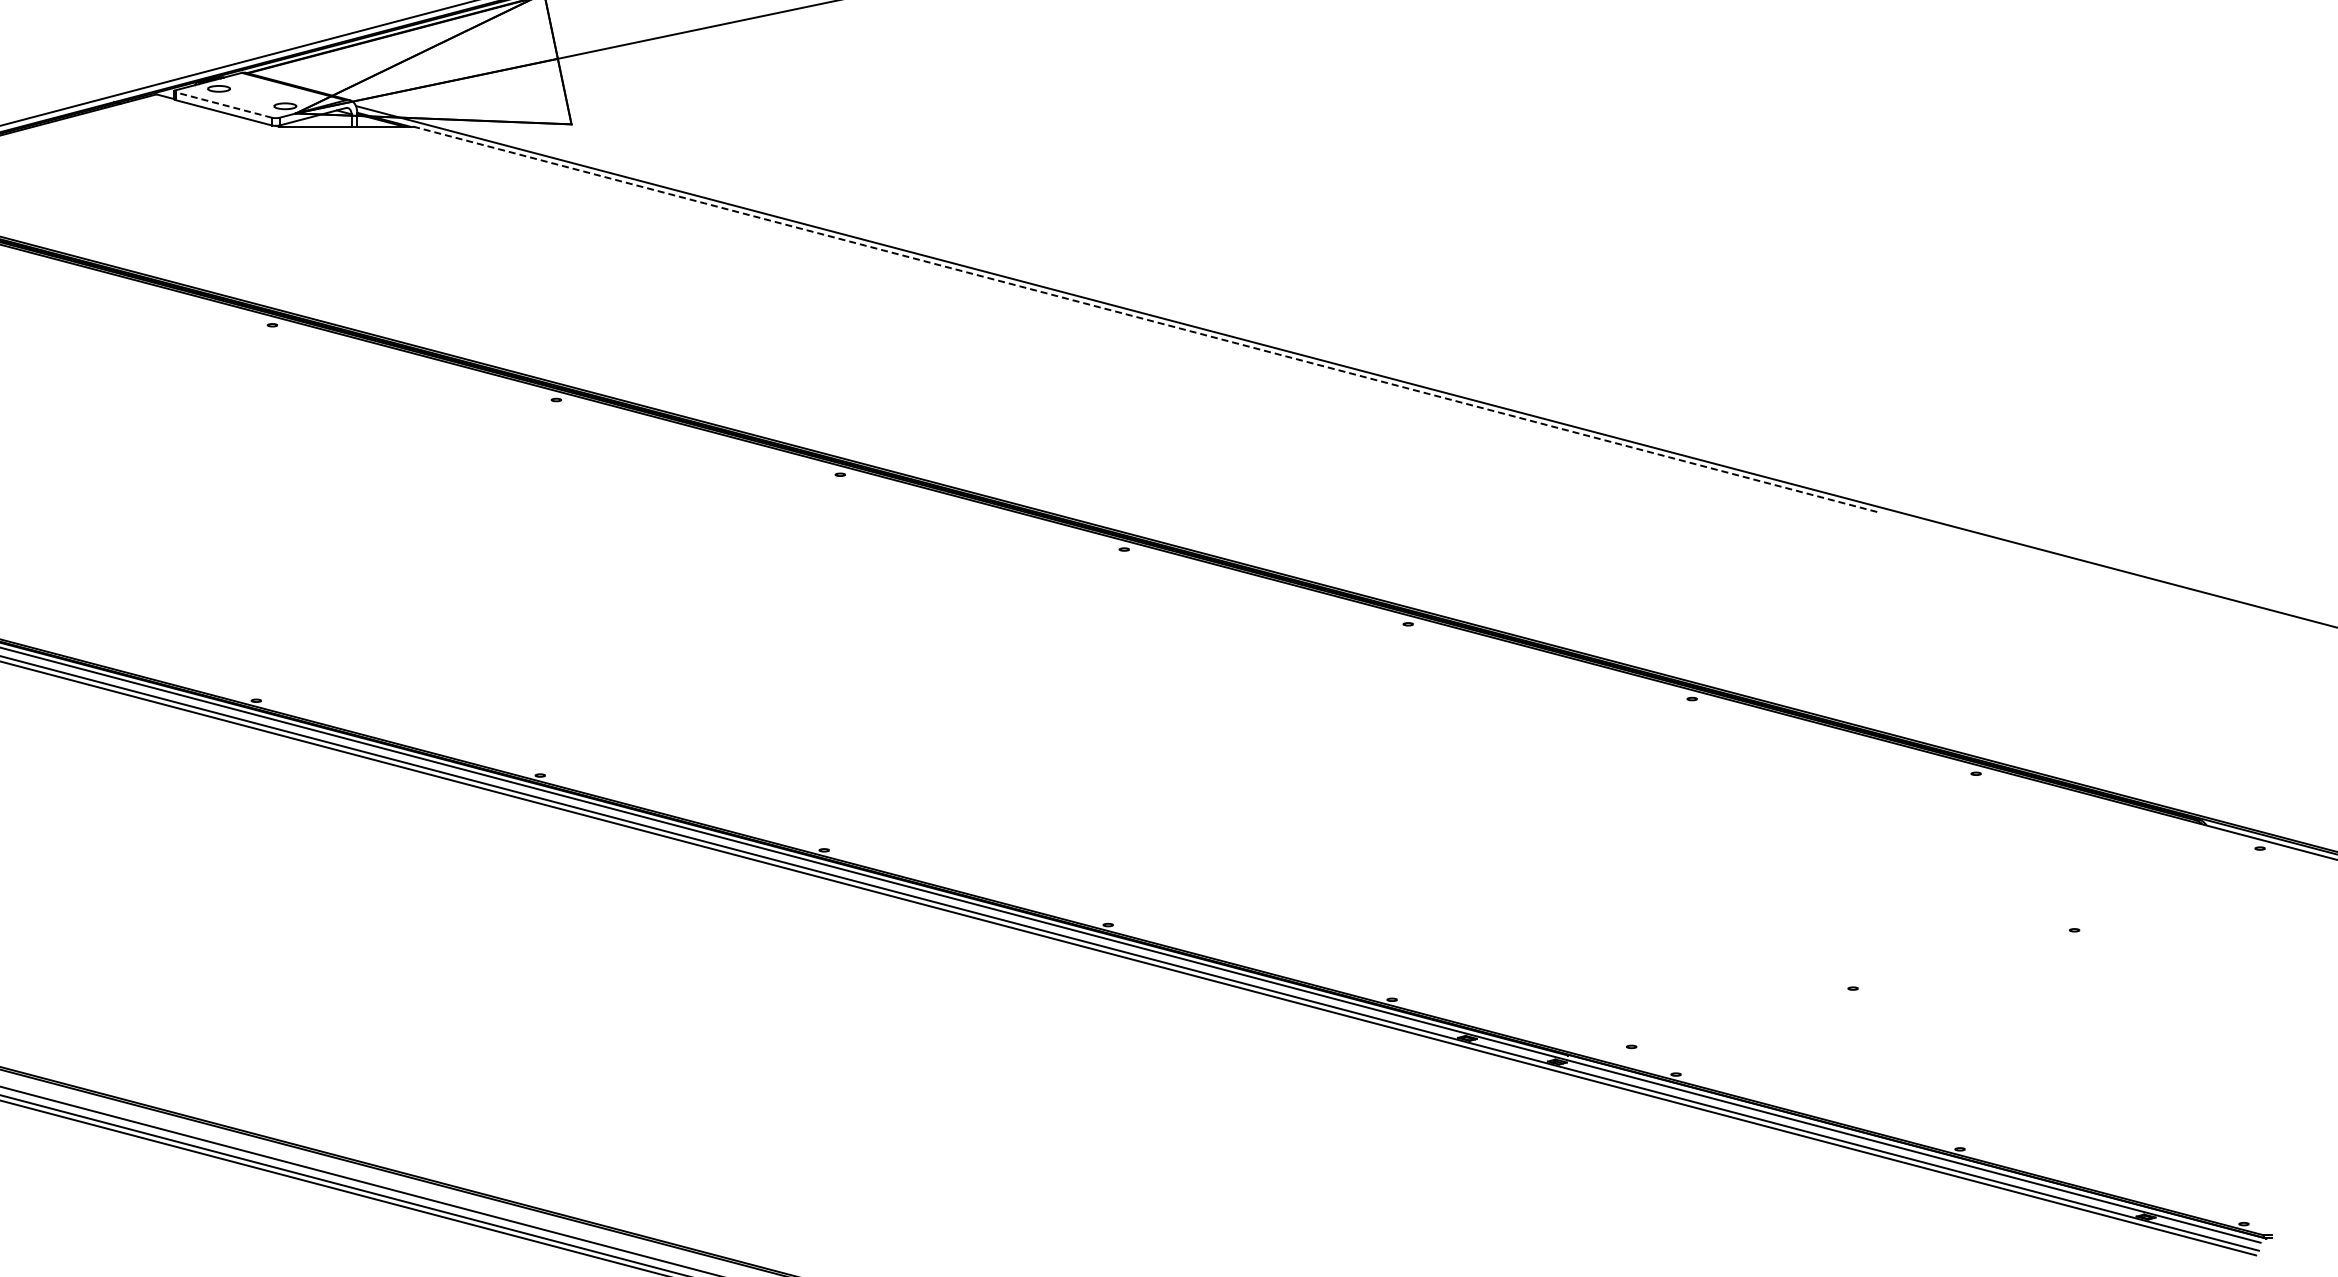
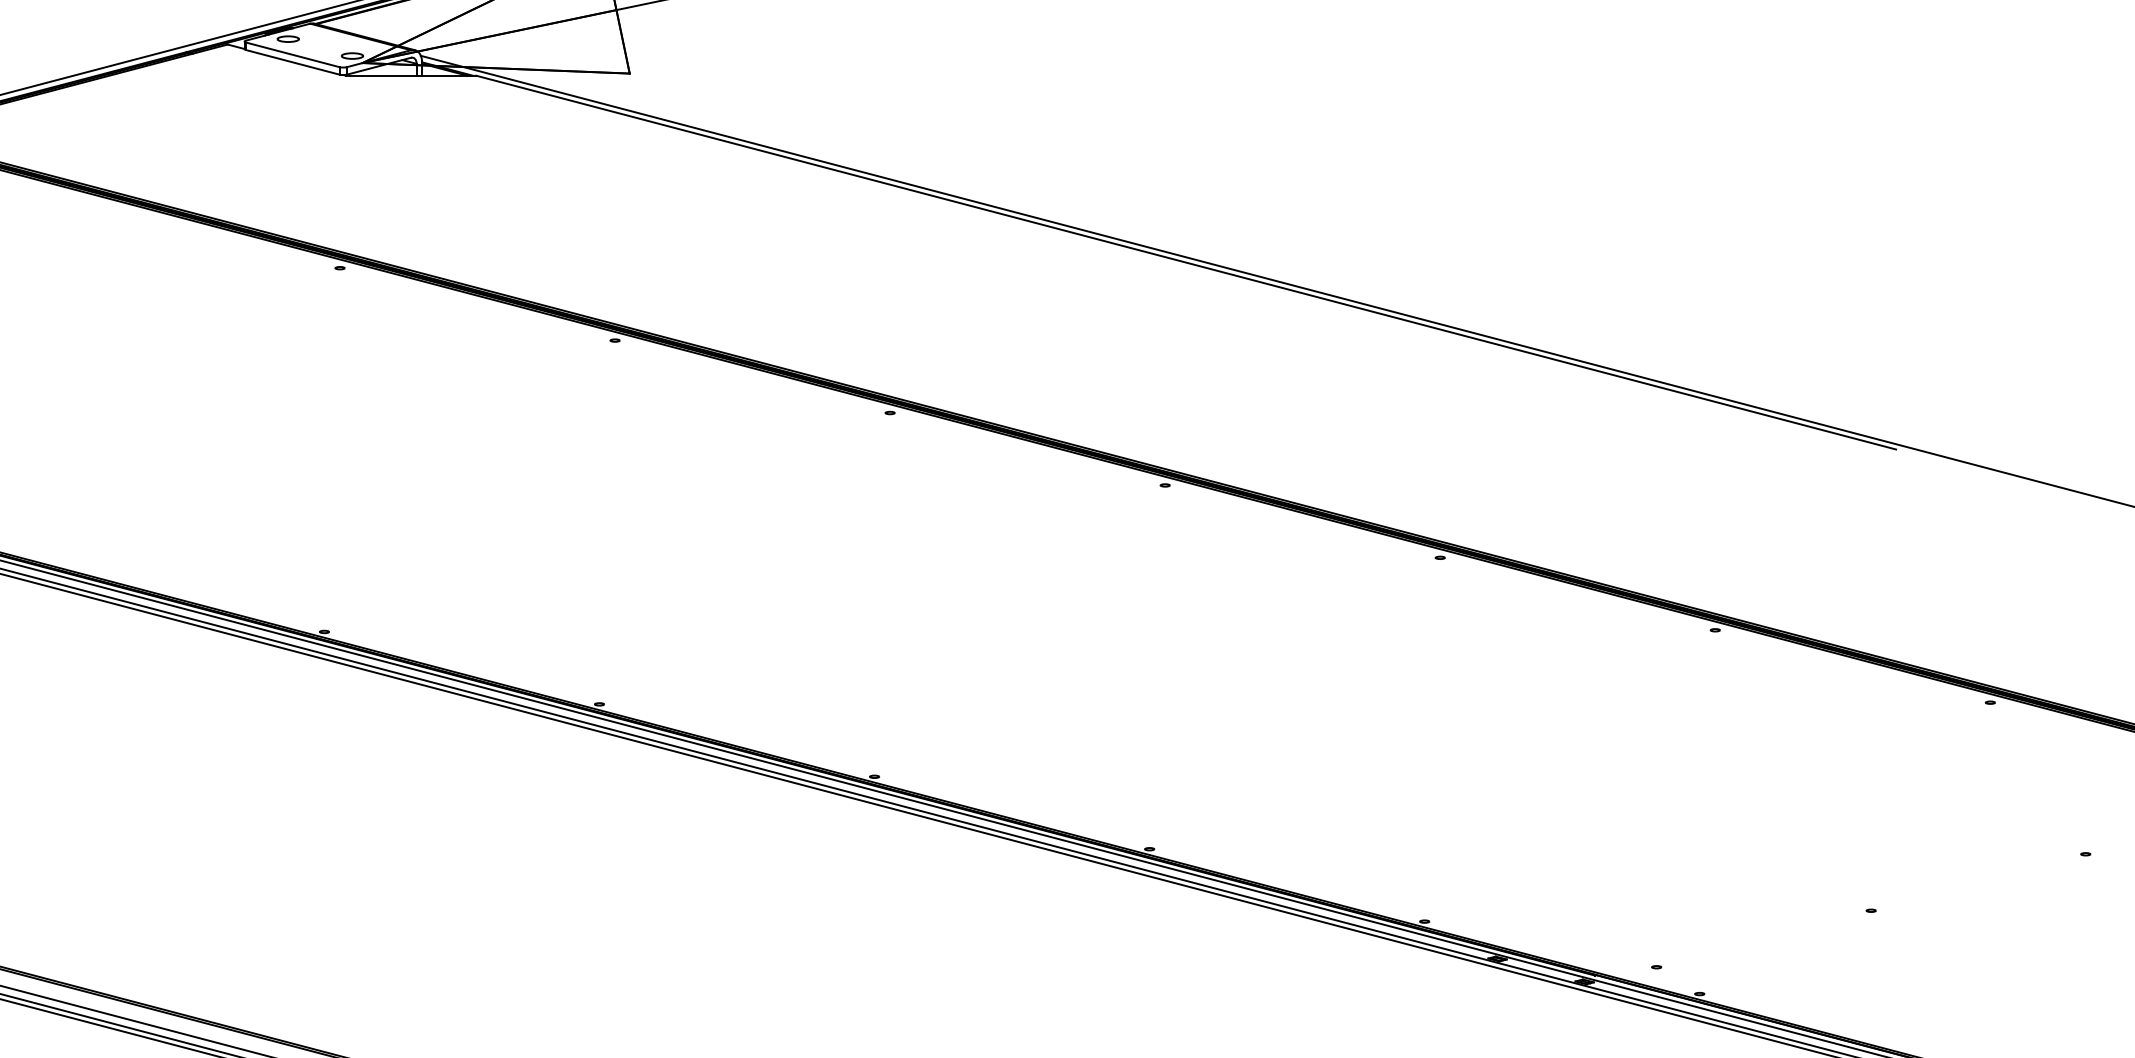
line: (223, 105) -> (292, 55), dashed -> solid
line: (1145, 319) -> (1185, 262), dashed -> solid

